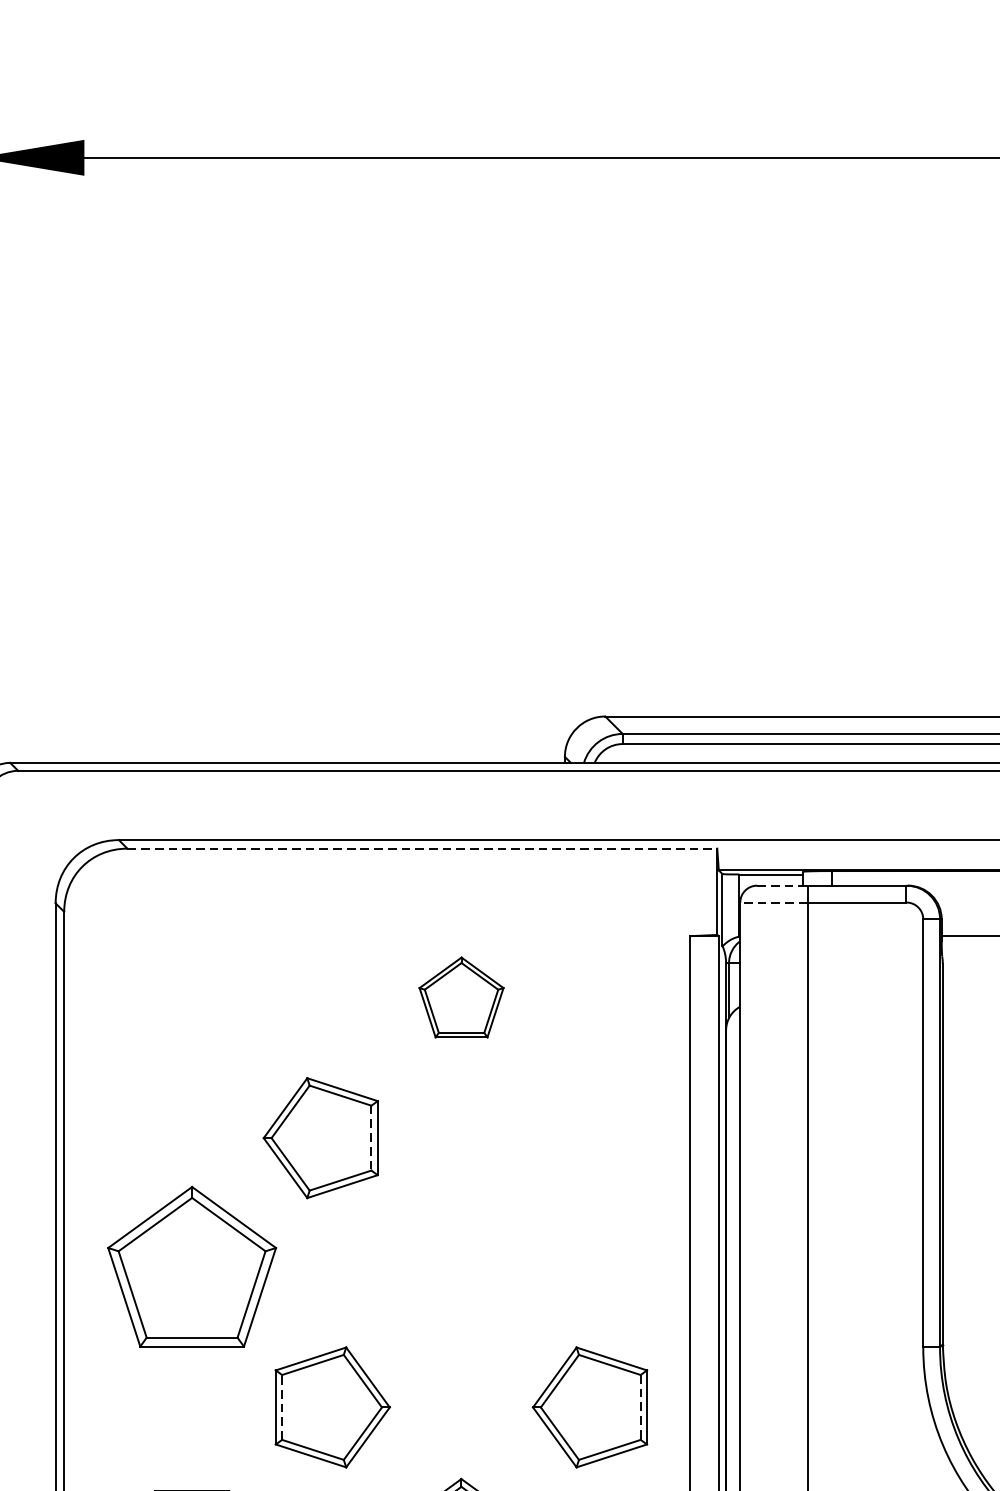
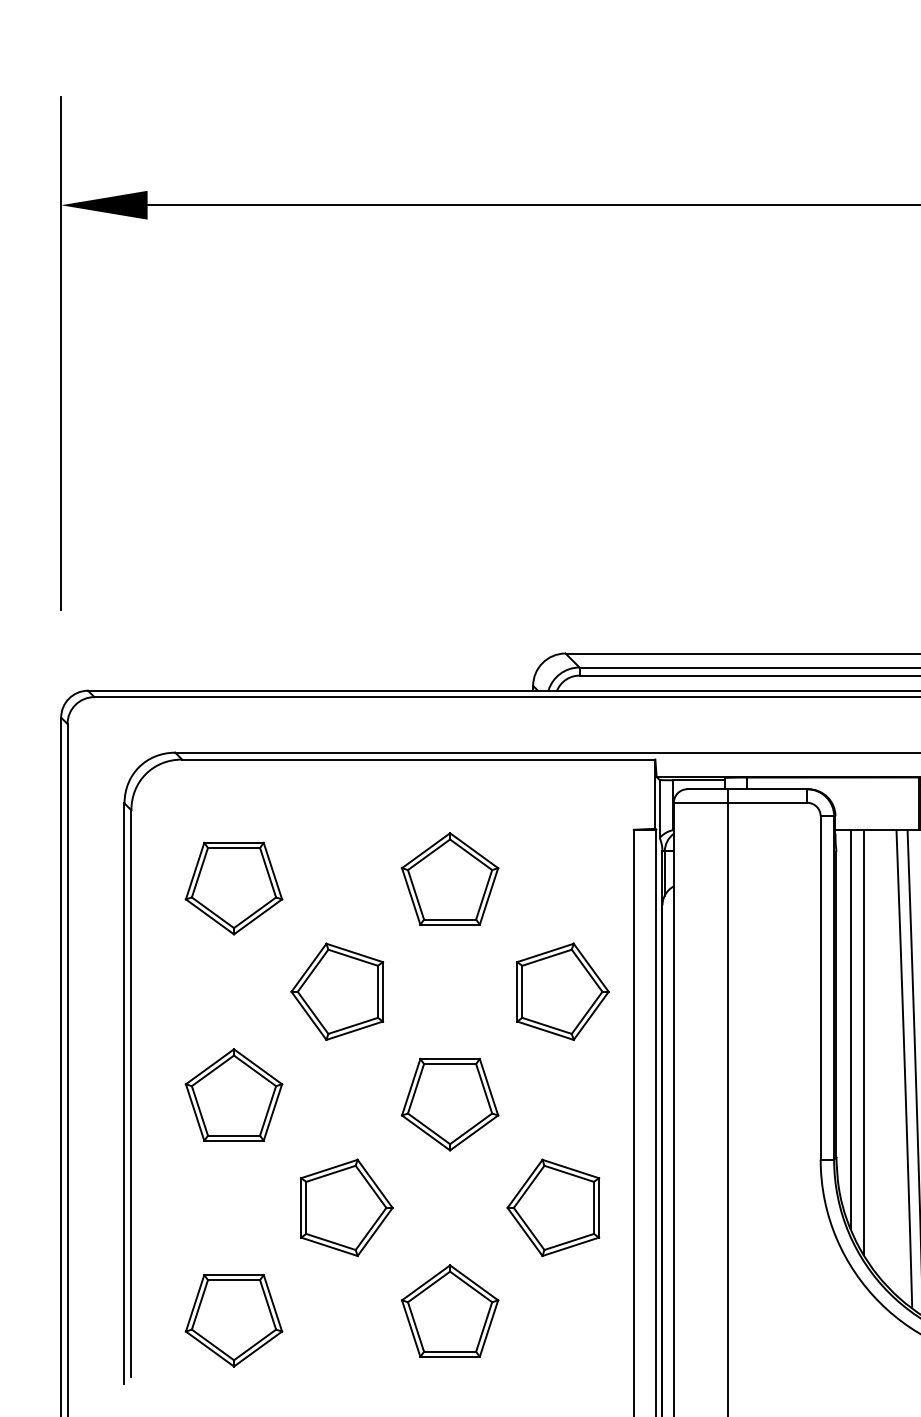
line: (422, 848) -> (418, 759), dashed -> solid
line: (783, 885) -> (708, 789), dashed -> solid
line: (773, 902) -> (700, 802), dashed -> solid
part: (461, 996) -> (450, 878), size x1.43
part: (191, 1009) -> (233, 888), added
part: (601, 1137) -> (562, 991), added
line: (370, 1138) -> (377, 992), dashed -> solid
line: (960, 1183) -> (850, 1028), added
line: (977, 1201) -> (864, 1042), added
part: (191, 1266) -> (233, 1094), size x0.71
part: (460, 1278) -> (449, 1104), added
line: (282, 1406) -> (306, 1207), dashed -> solid
line: (640, 1408) -> (593, 1208), dashed -> solid

